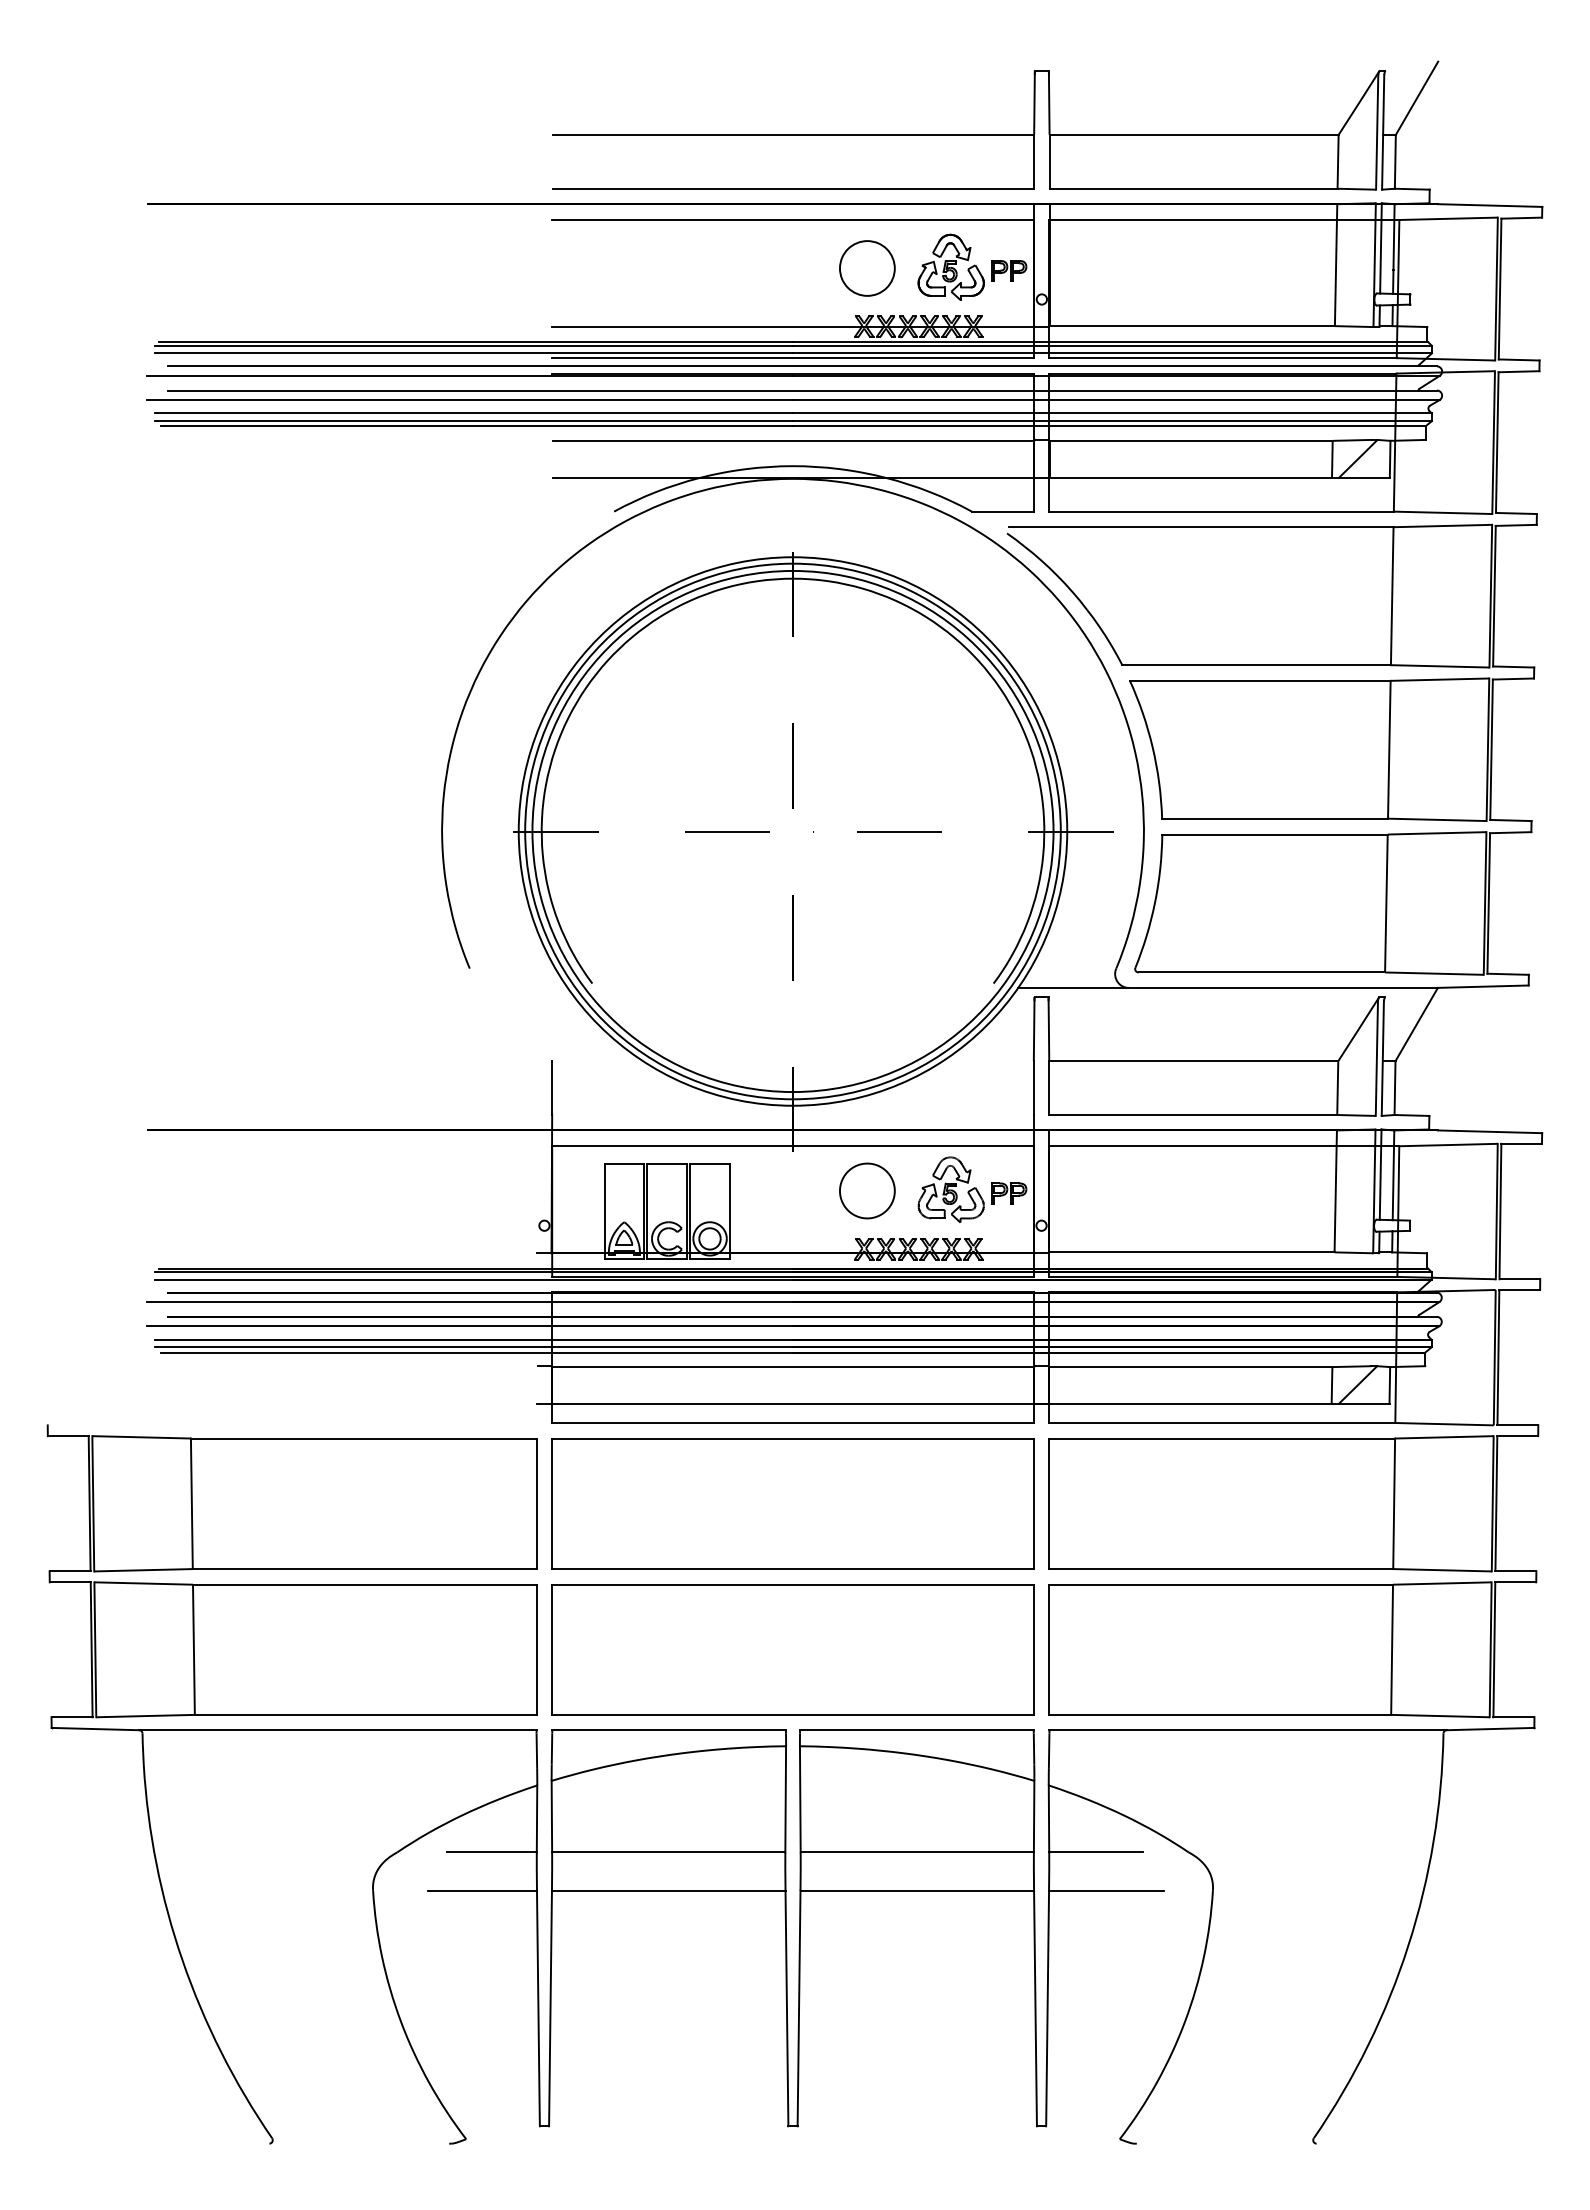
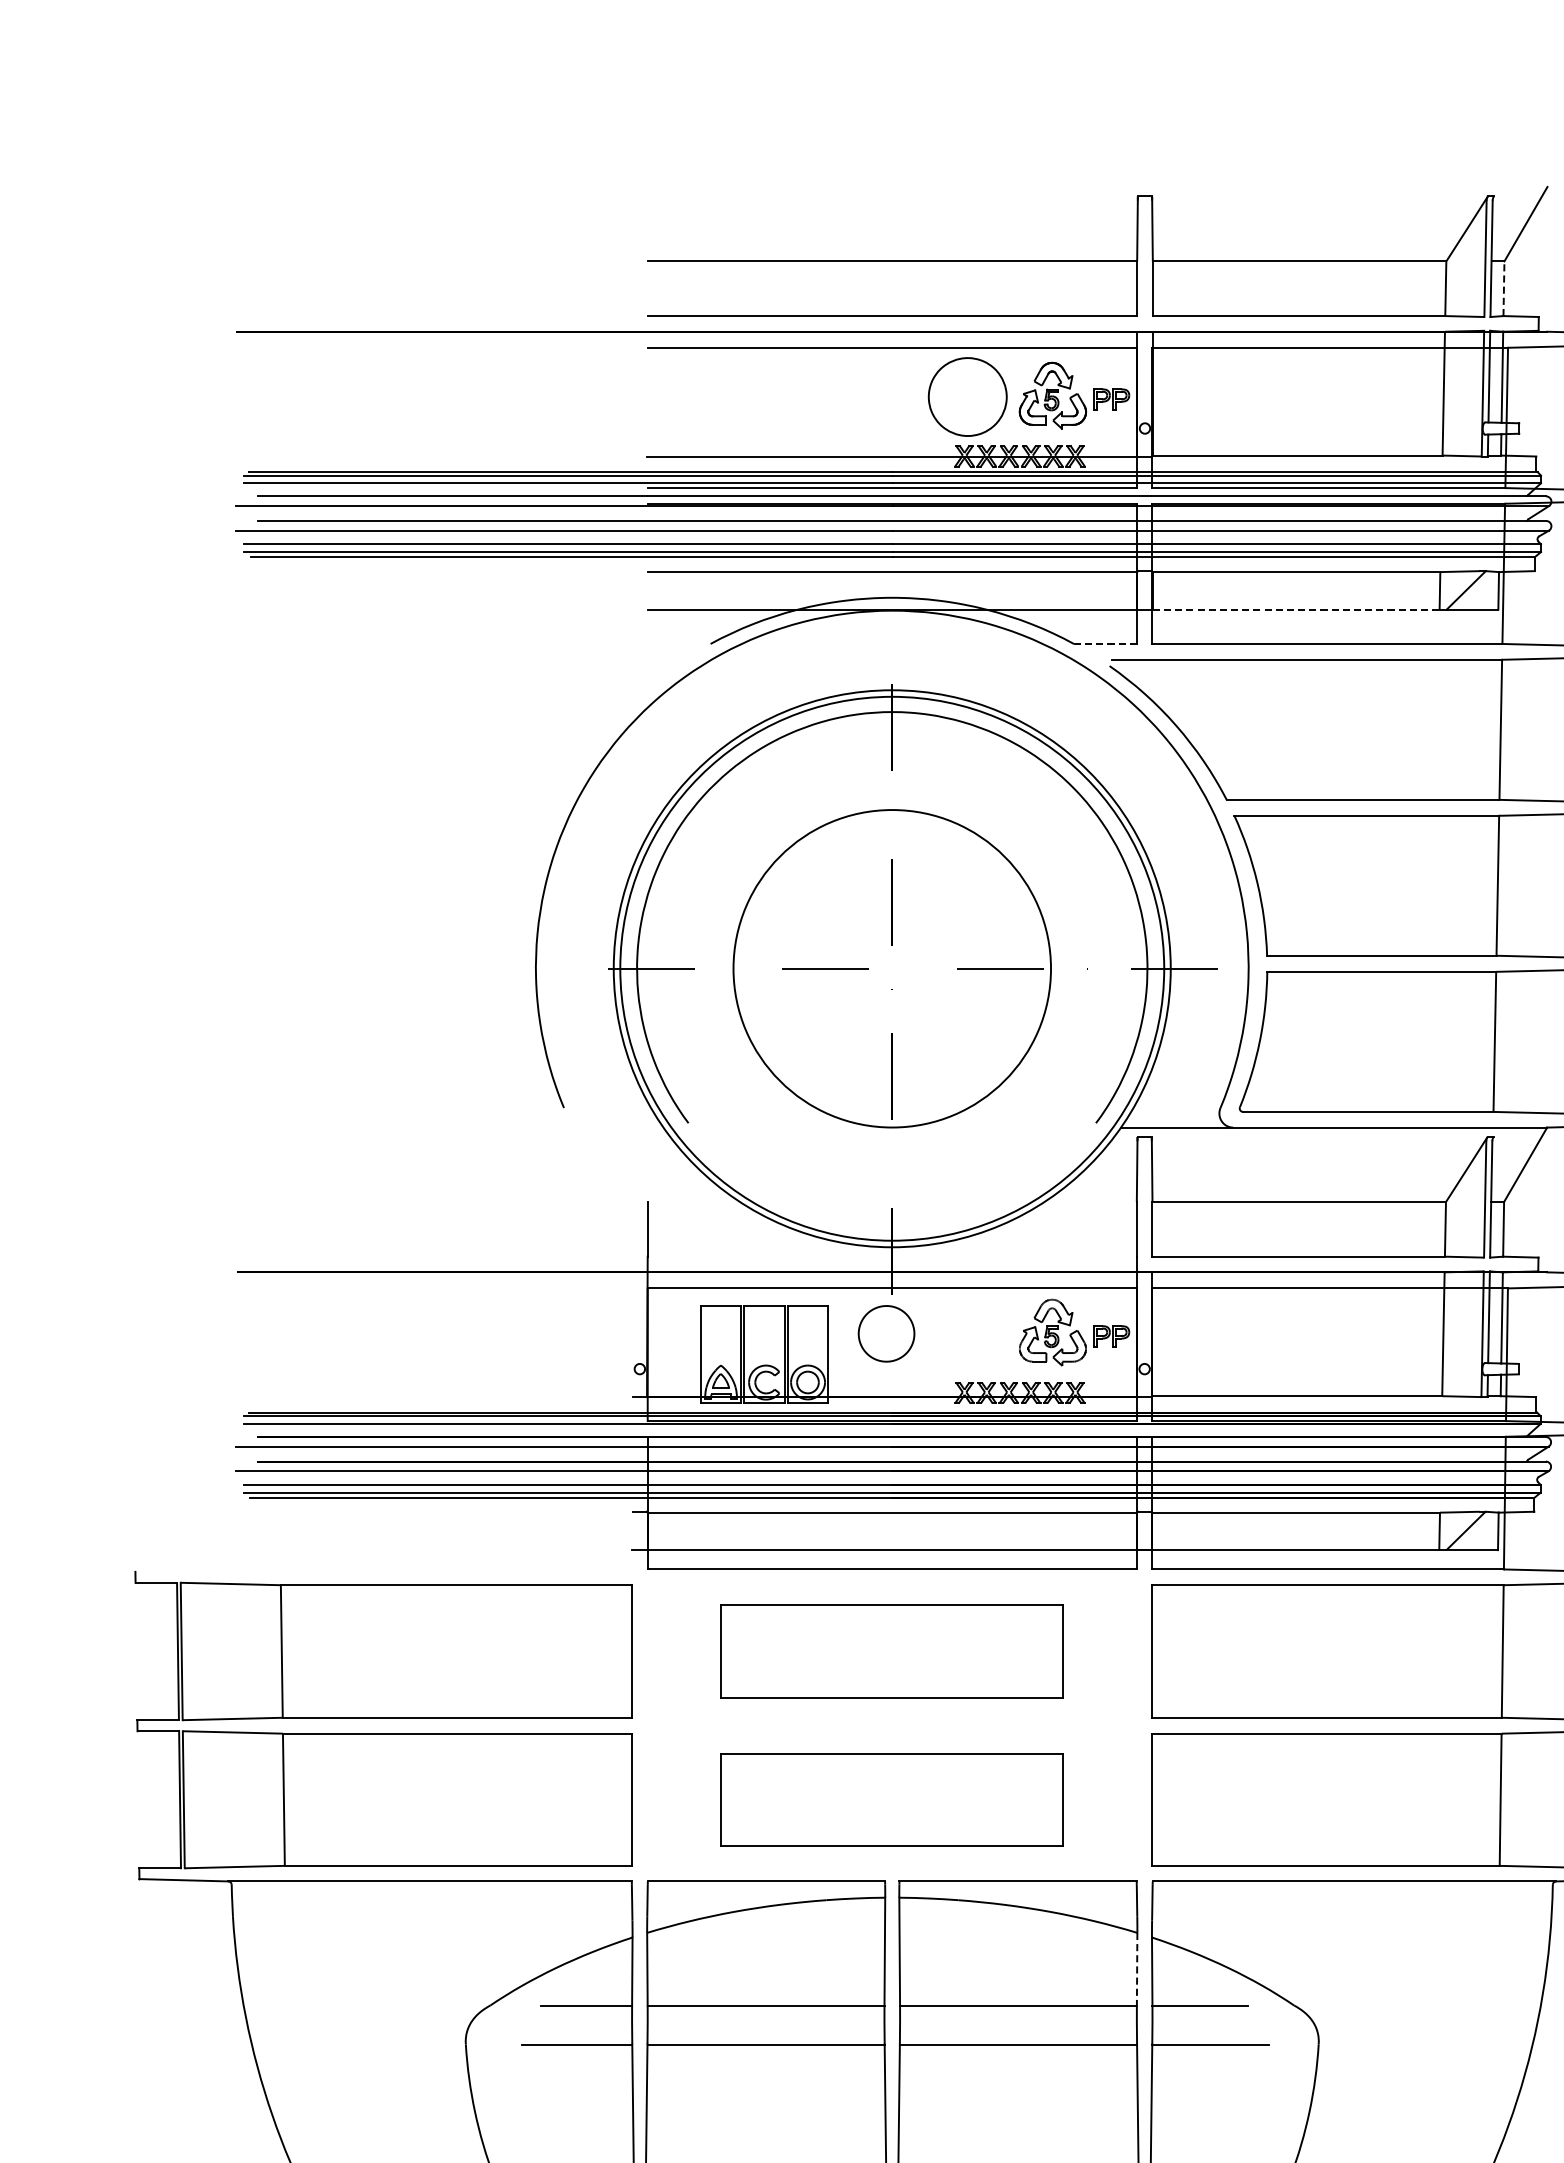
line: (1395, 161) -> (1504, 288), solid -> dashed
part: (867, 268) -> (967, 397), size x1.4
line: (1191, 477) -> (1296, 609), solid -> dashed
line: (1003, 511) -> (1106, 643), solid -> dashed
circle: (792, 831) -> (891, 968), size x0.6
part: (867, 1190) -> (886, 1333), moved
part: (792, 1503) -> (891, 1651), size x0.7
part: (792, 1649) -> (891, 1799), size x0.7
line: (1034, 1816) -> (1137, 1969), solid -> dashed

